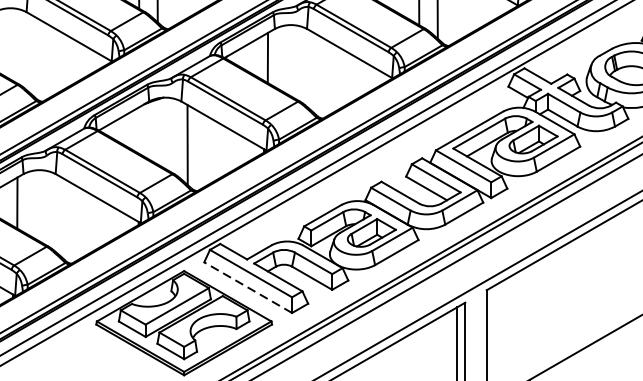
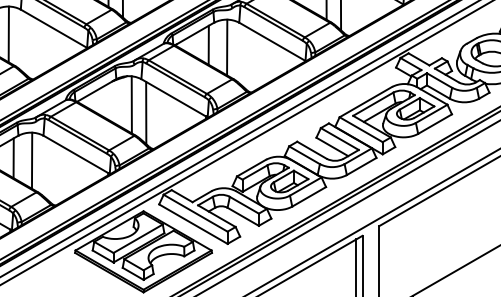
line: (10, 44) -> (8, 34), added
line: (291, 60) -> (227, 47), added
line: (168, 133) -> (131, 104), added
line: (40, 205) -> (31, 160), added
line: (247, 286) -> (192, 223), dashed -> solid

